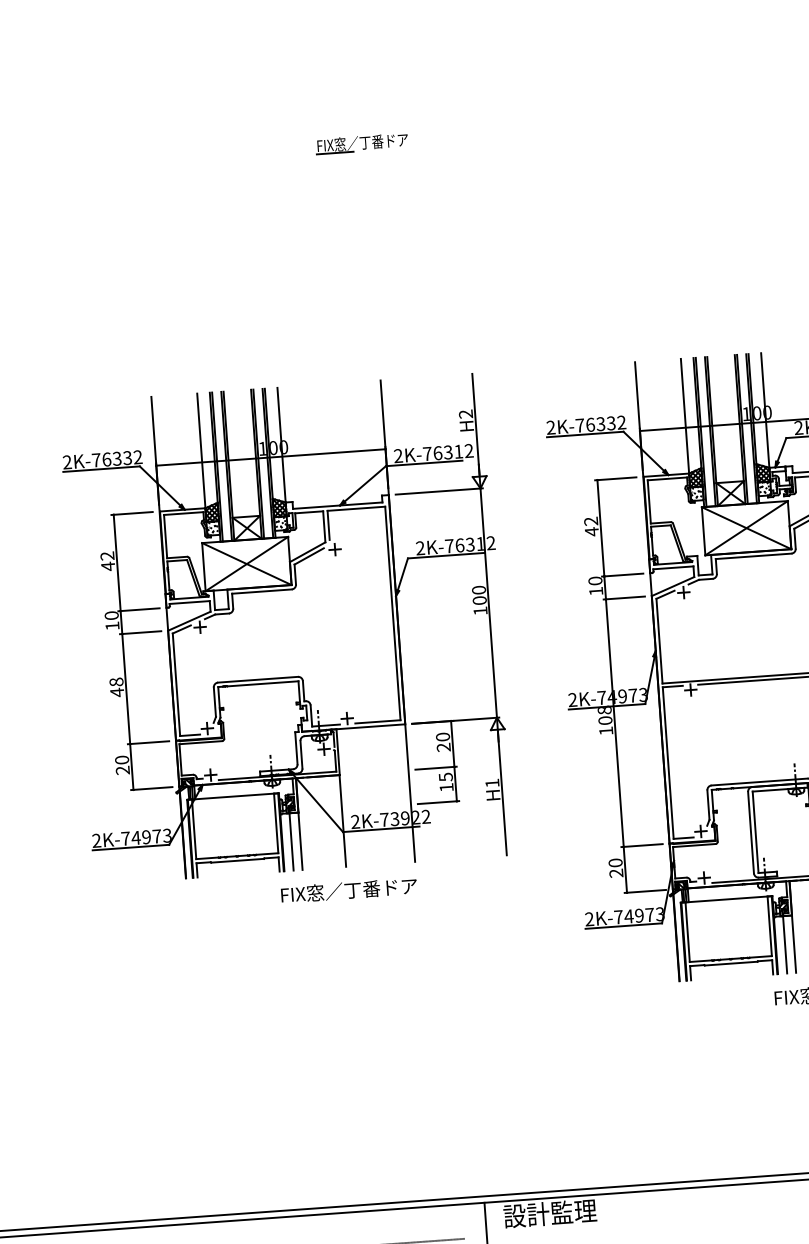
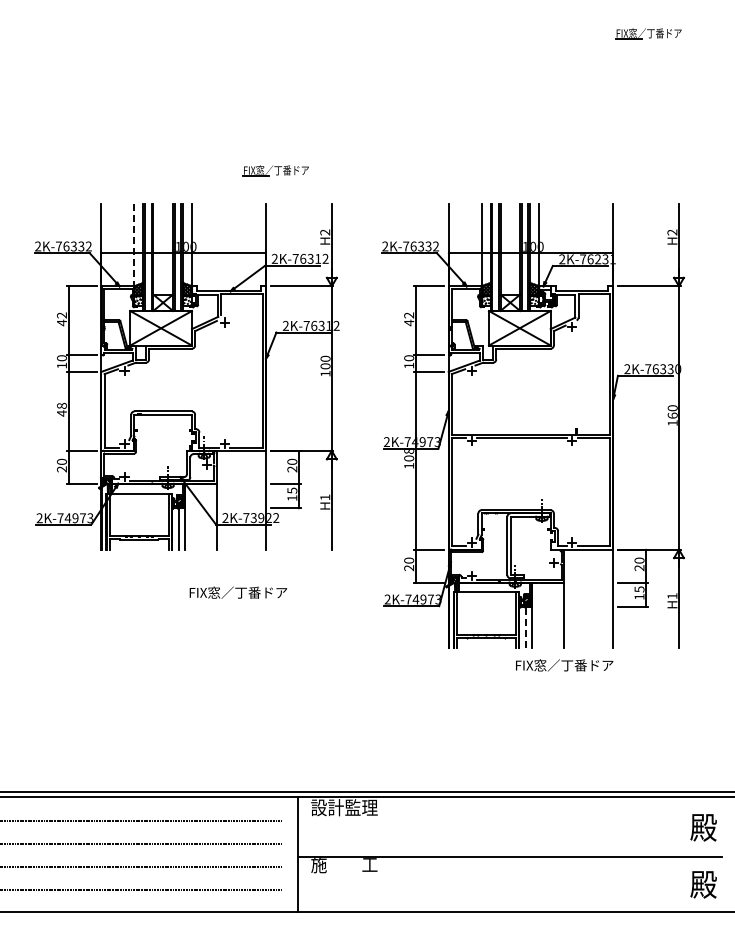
part: (361, 143) -> (275, 170), moved
line: (201, 451) -> (134, 245), solid -> dashed
text: (349, 890) -> (238, 592), moved
line: (785, 944) -> (526, 627), solid -> dashed

